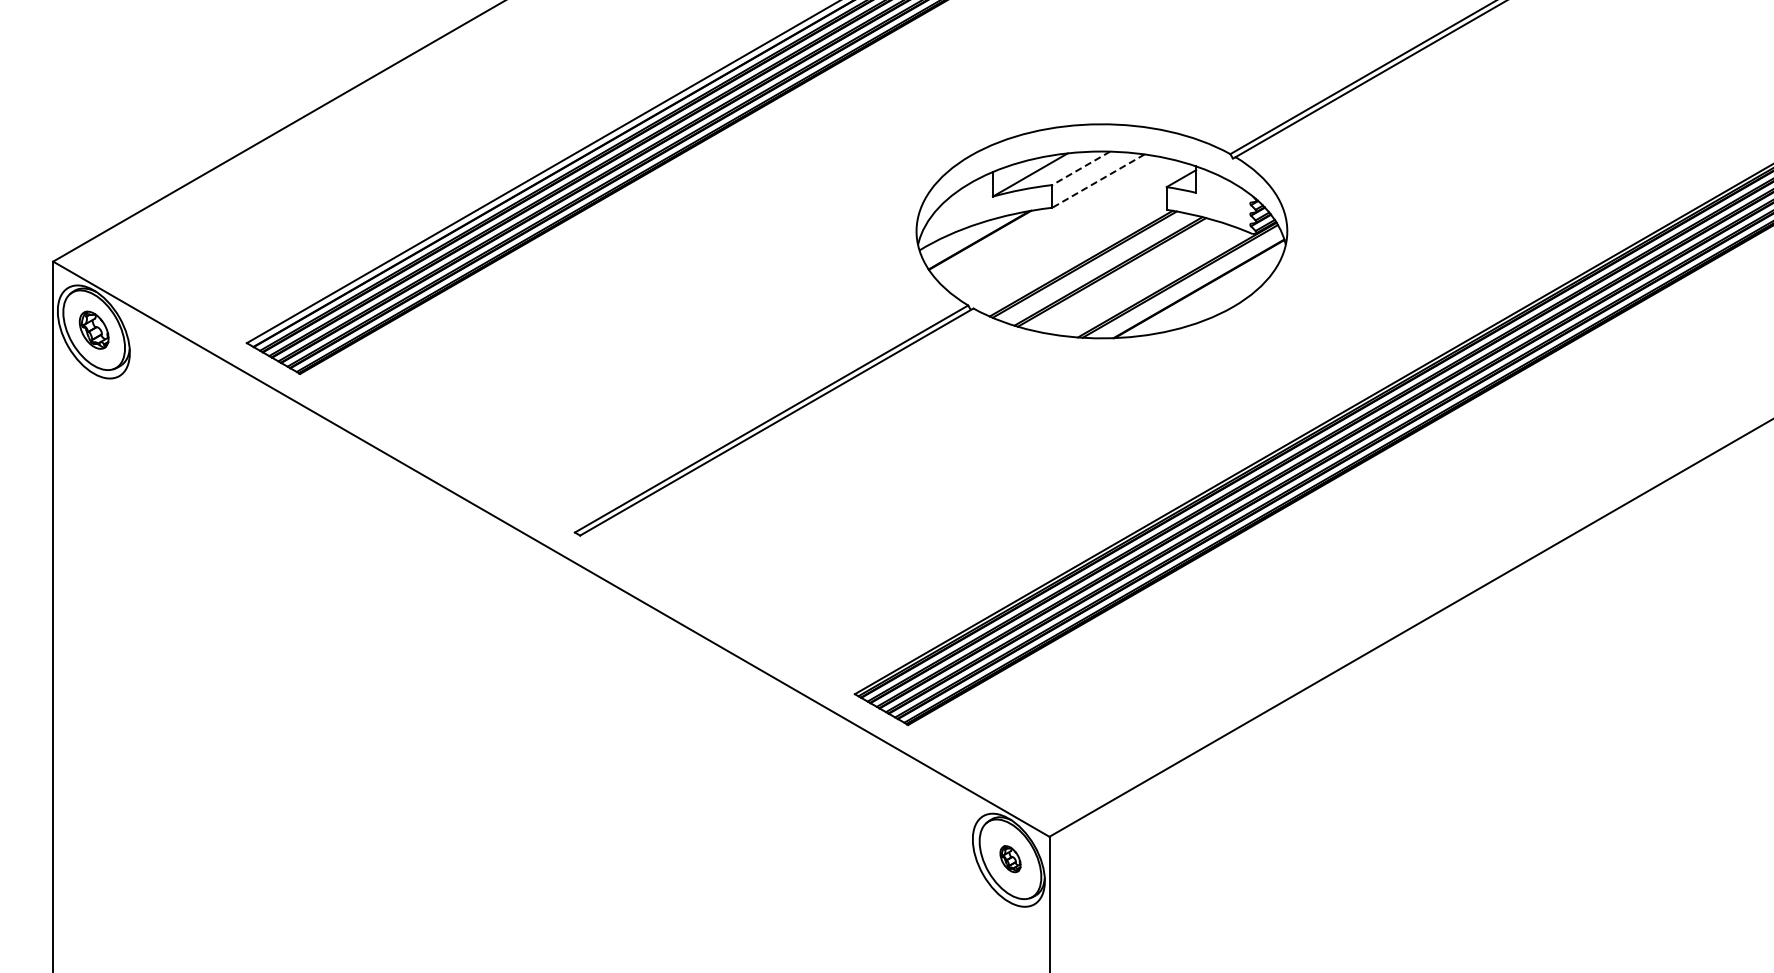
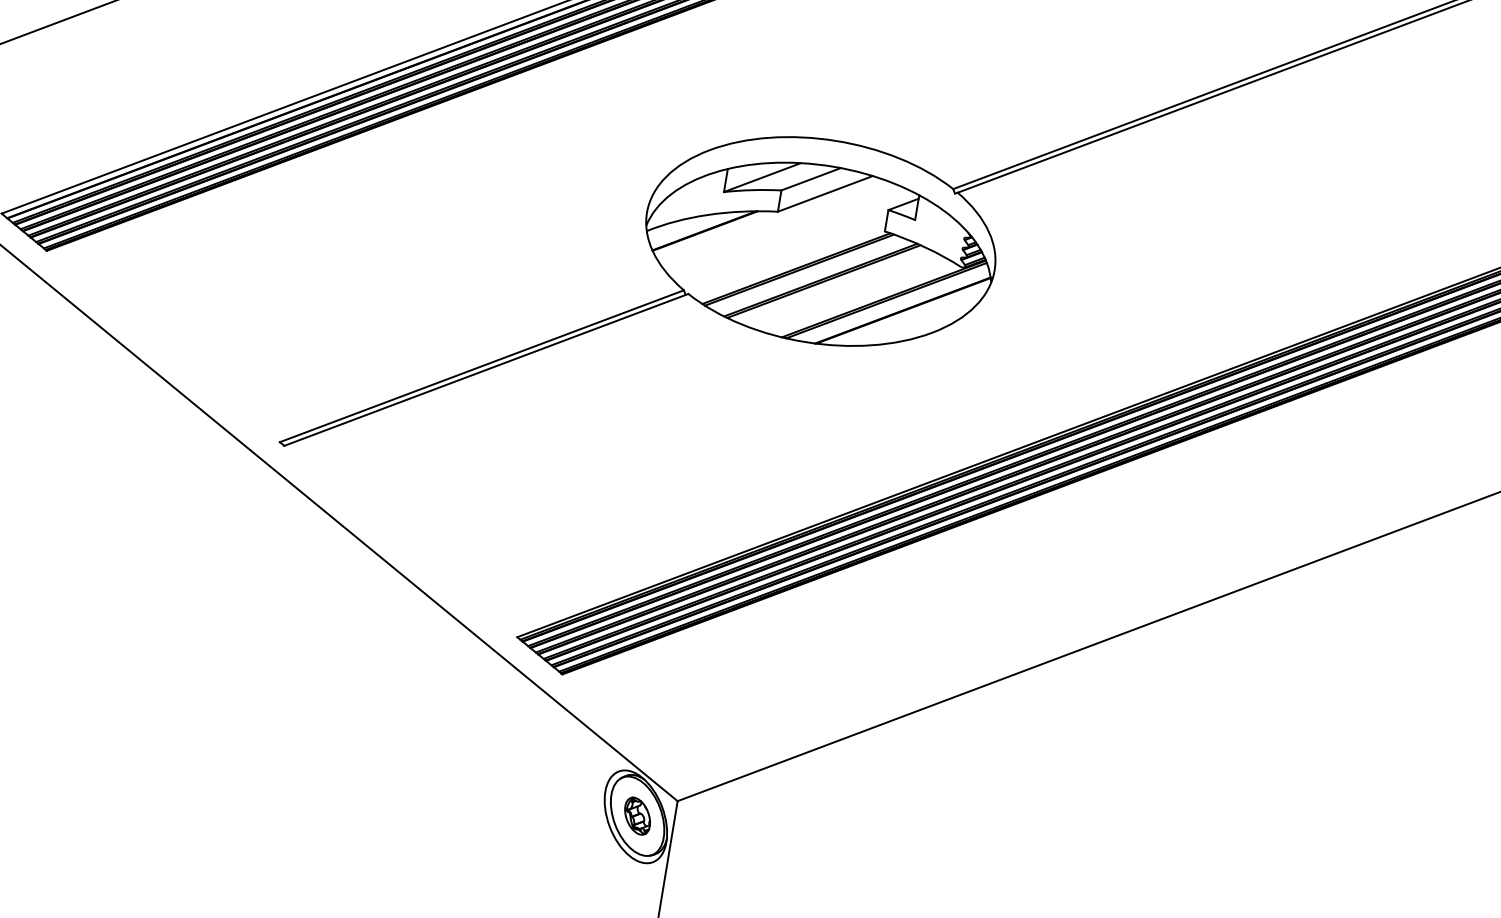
line: (1080, 168) -> (810, 179), dashed -> solid
line: (1098, 181) -> (825, 194), dashed -> solid
part: (1010, 858) -> (637, 815), size x1.43

